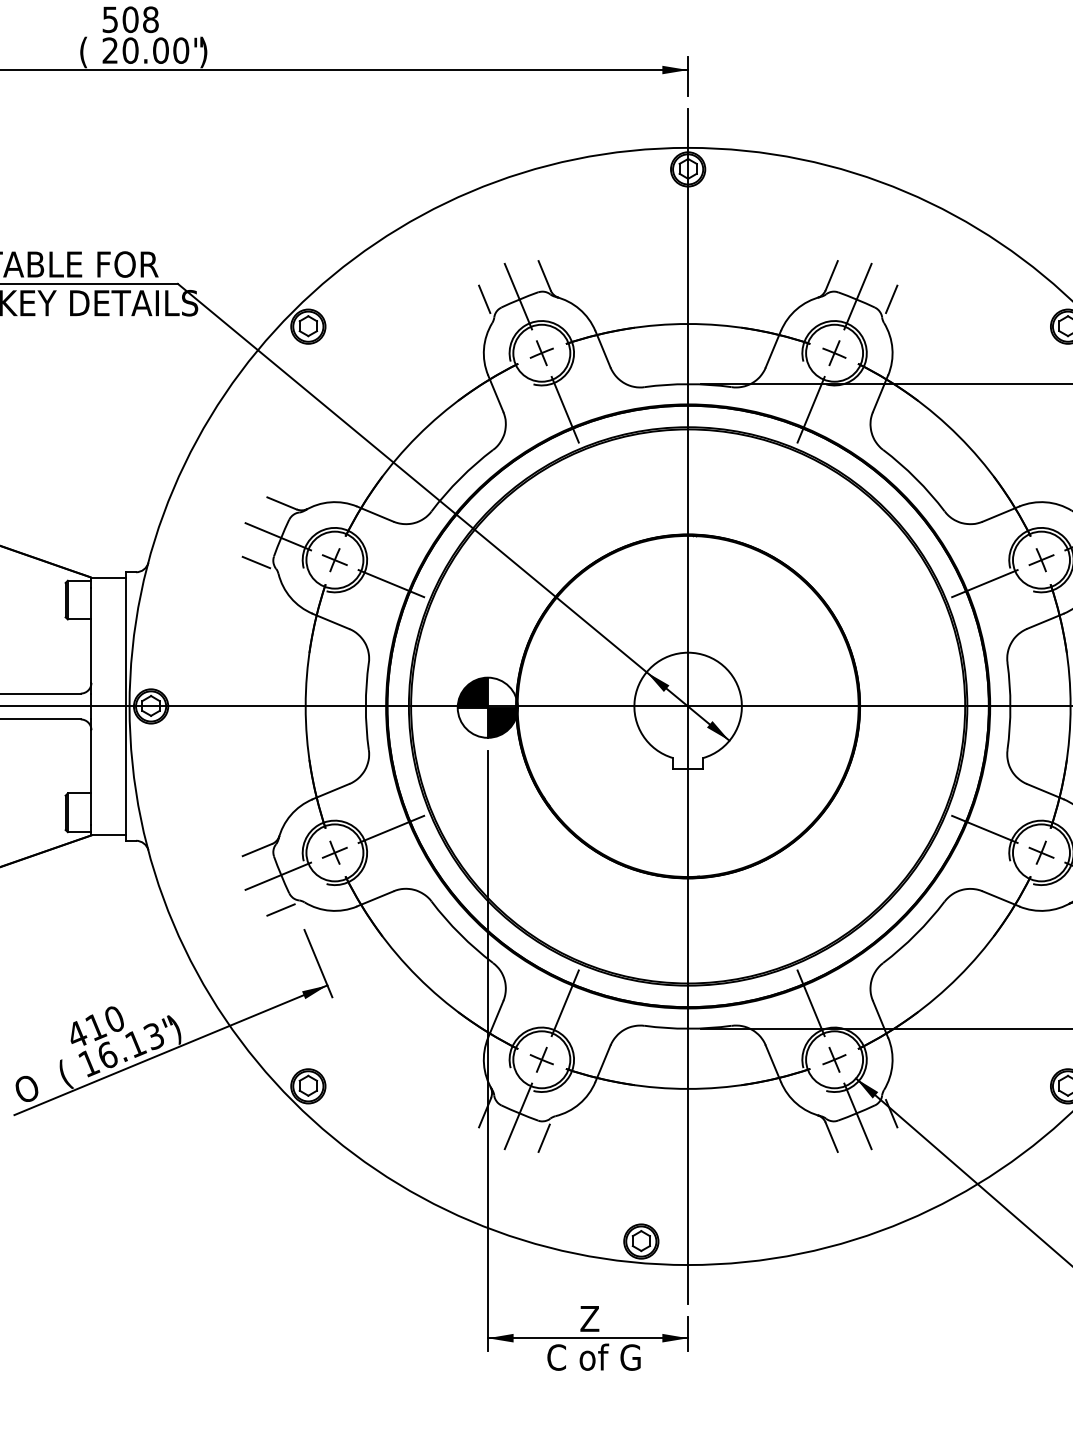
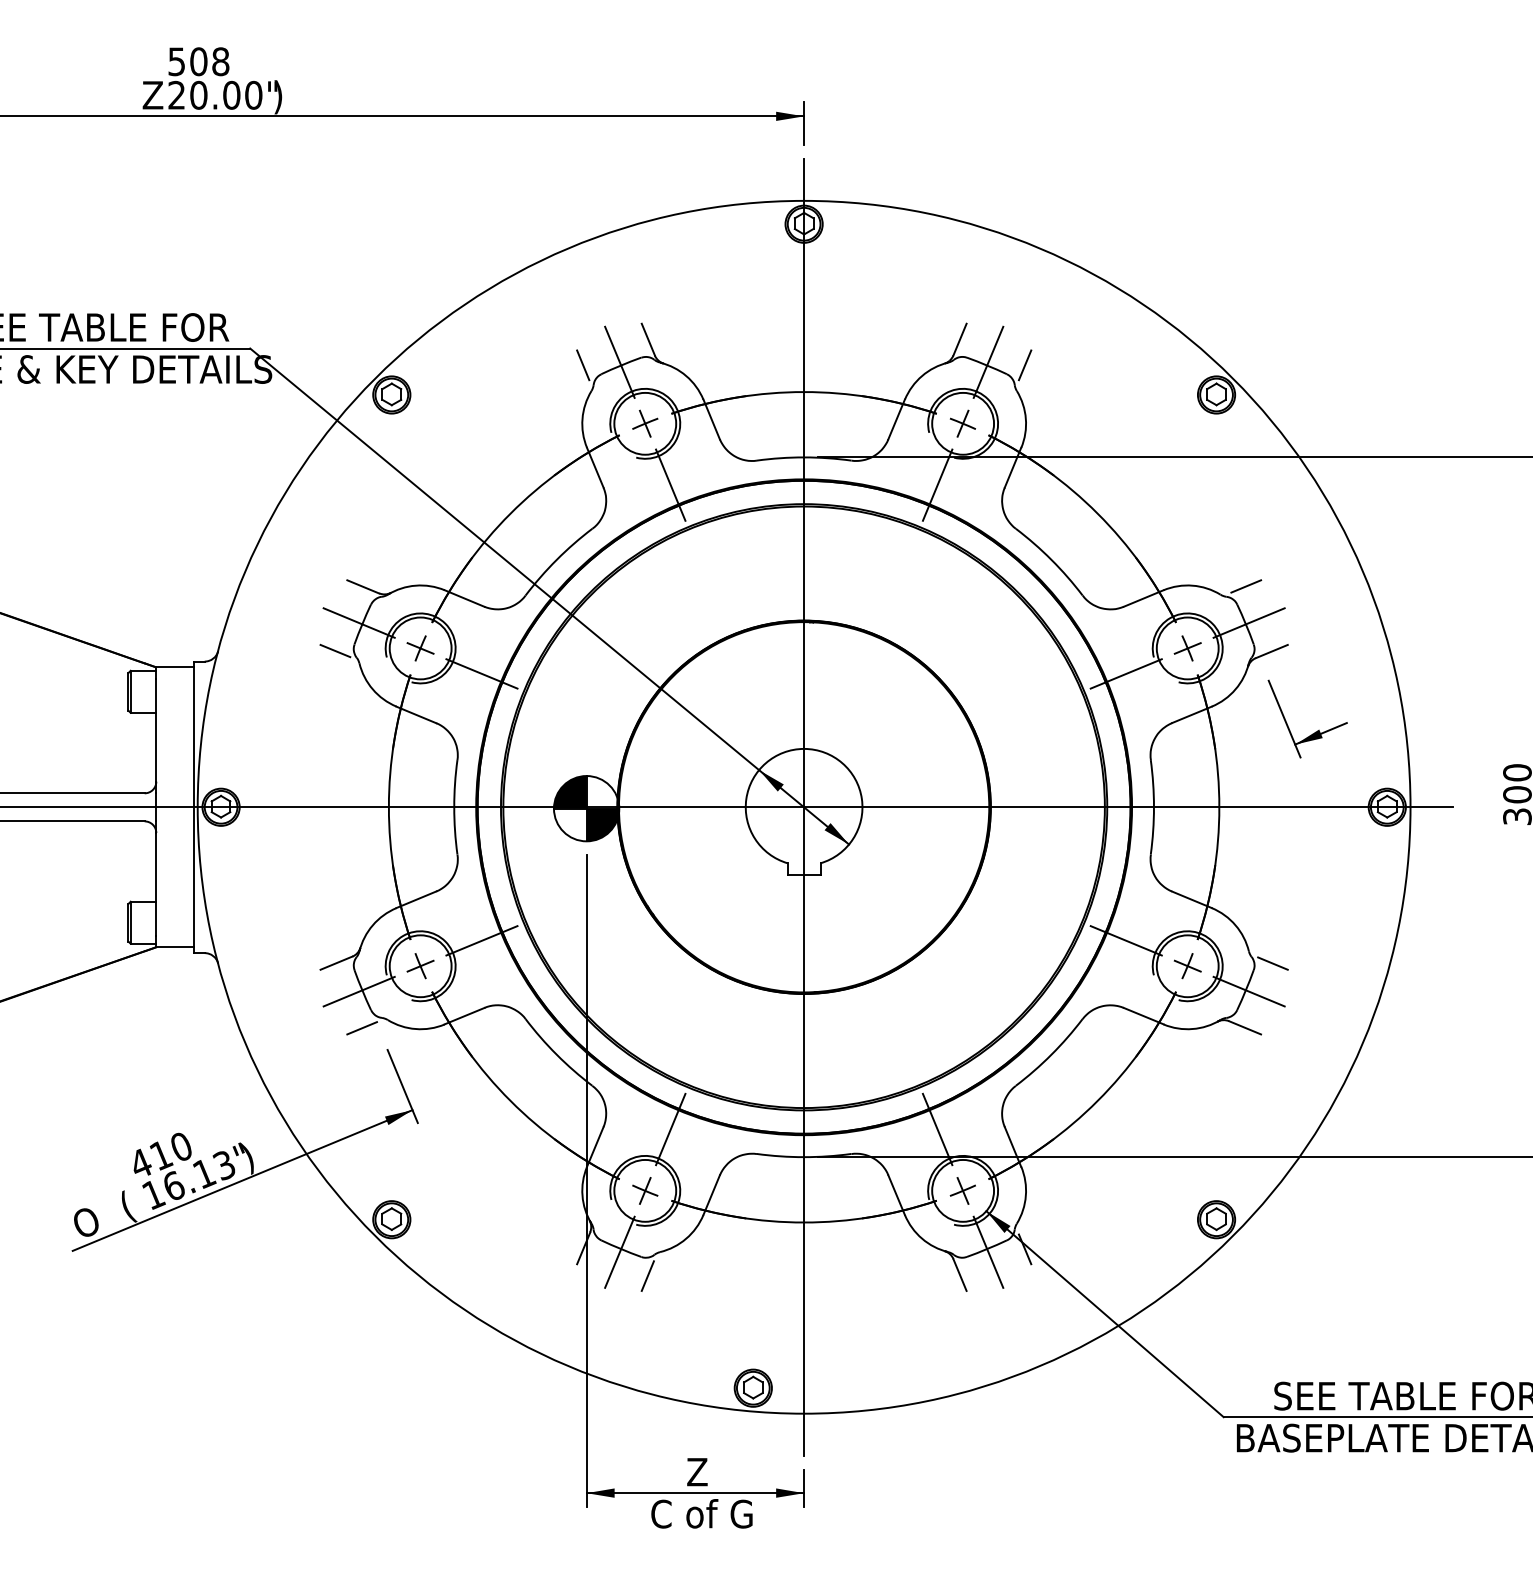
text: (87, 52) -> (152, 97), ( -> Z

